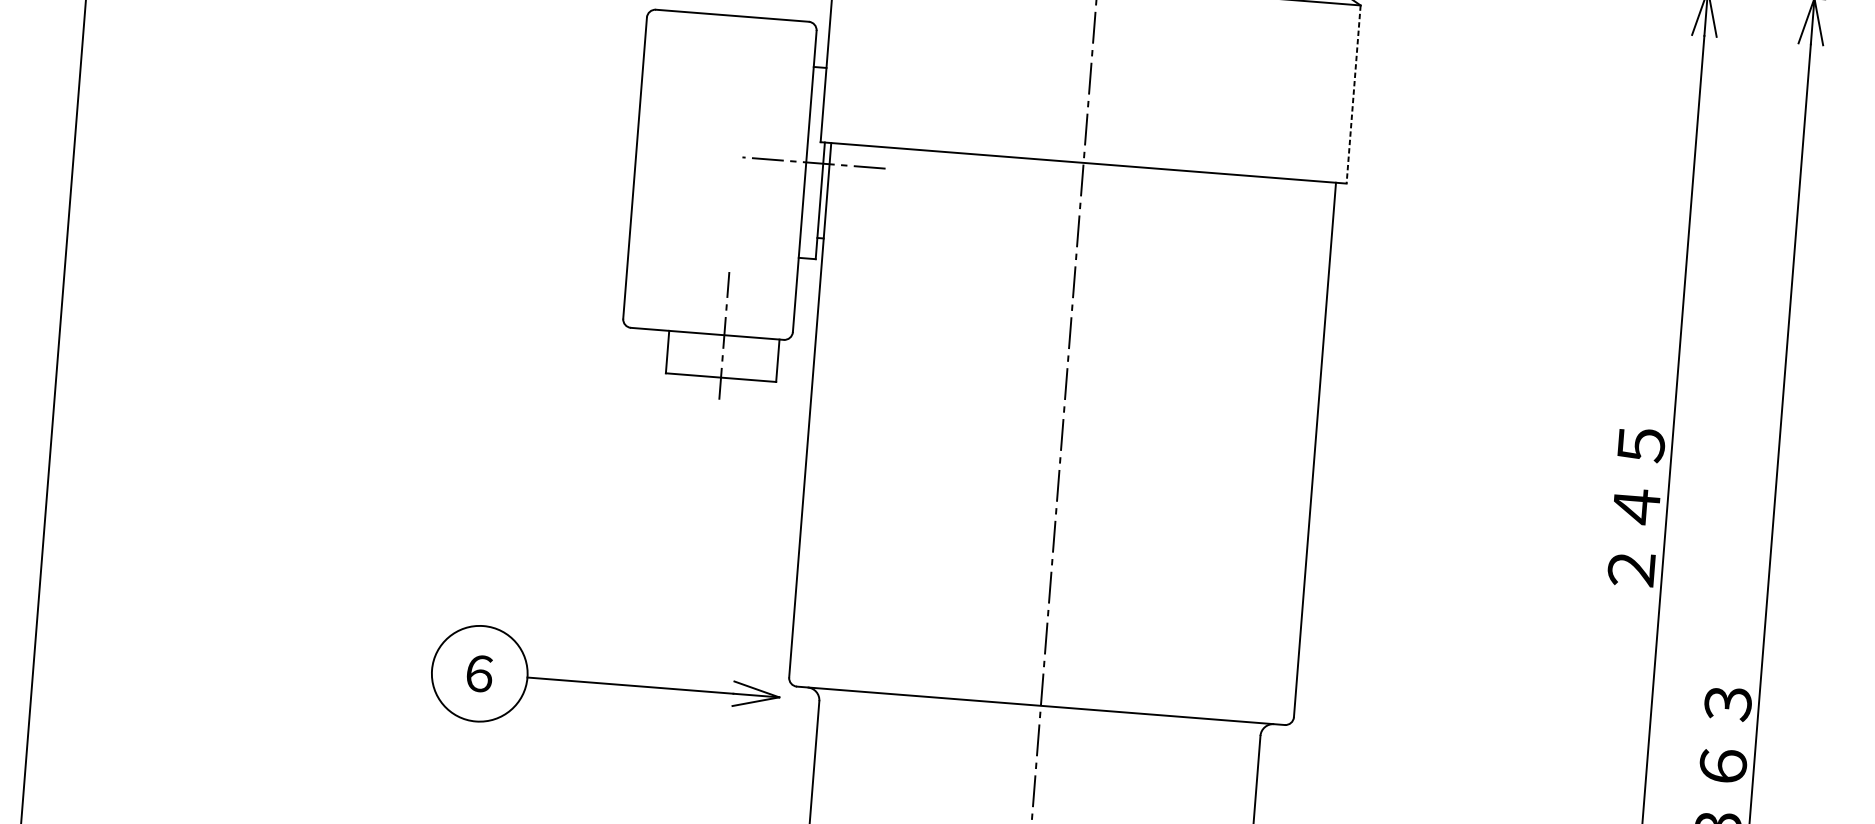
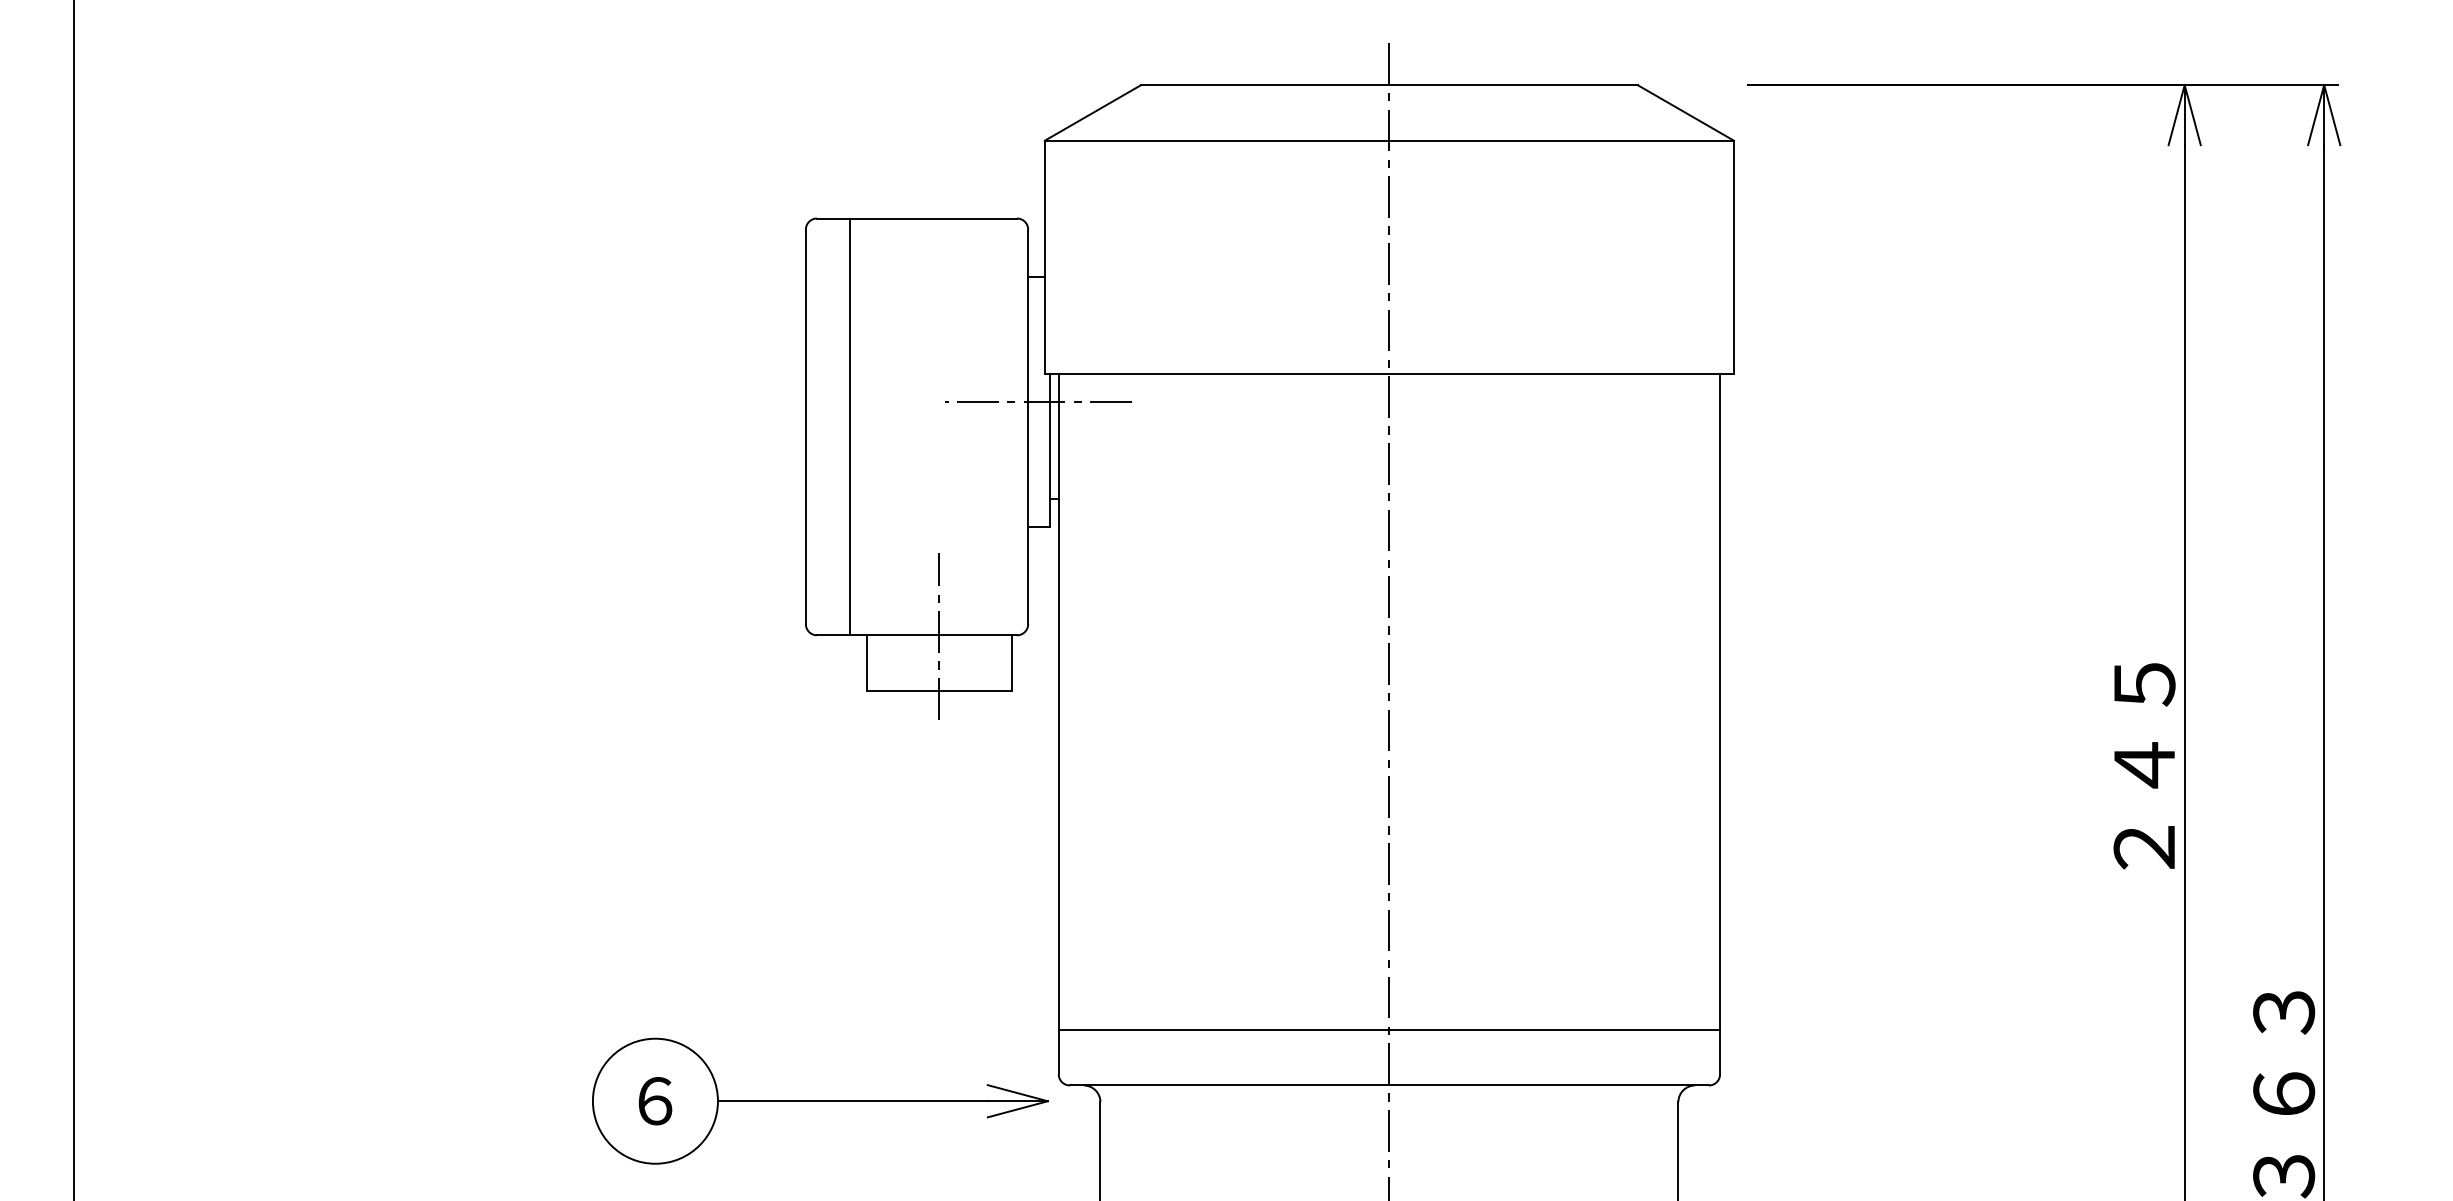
line: (1353, 94) -> (1733, 257), dashed -> solid
line: (669, 170) -> (850, 426), added
line: (1044, 663) -> (1389, 1029), added

